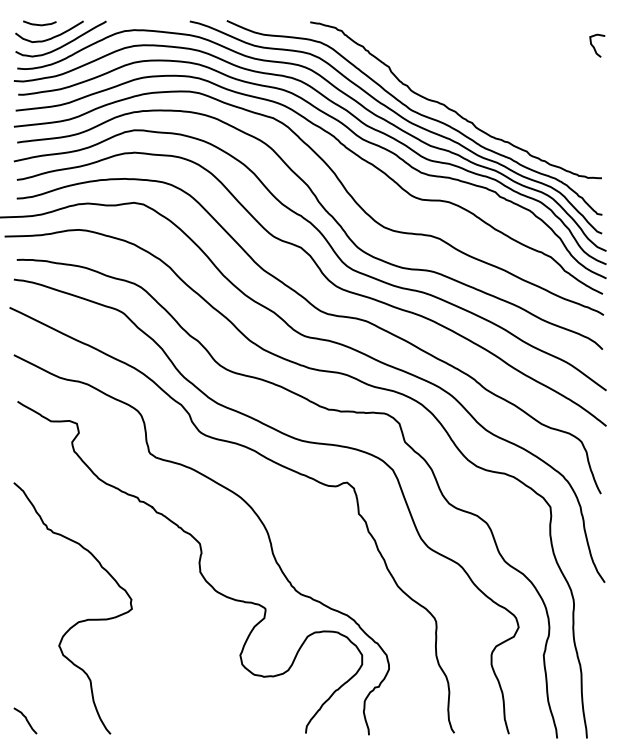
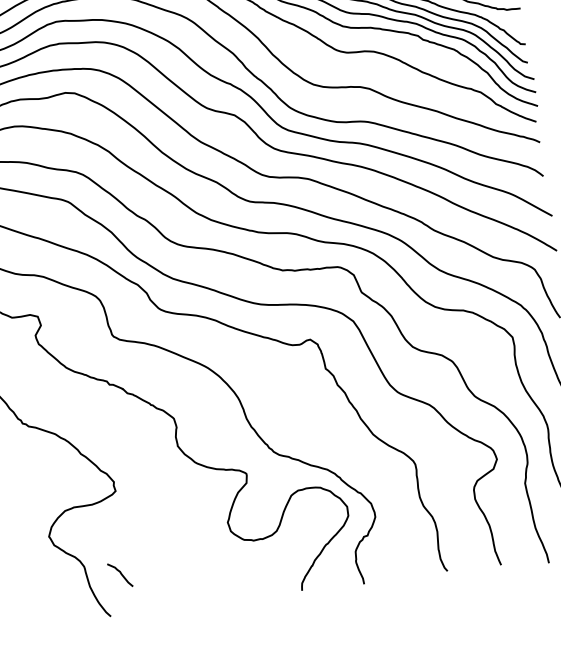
curve: (25, 719) -> (120, 573), moved

